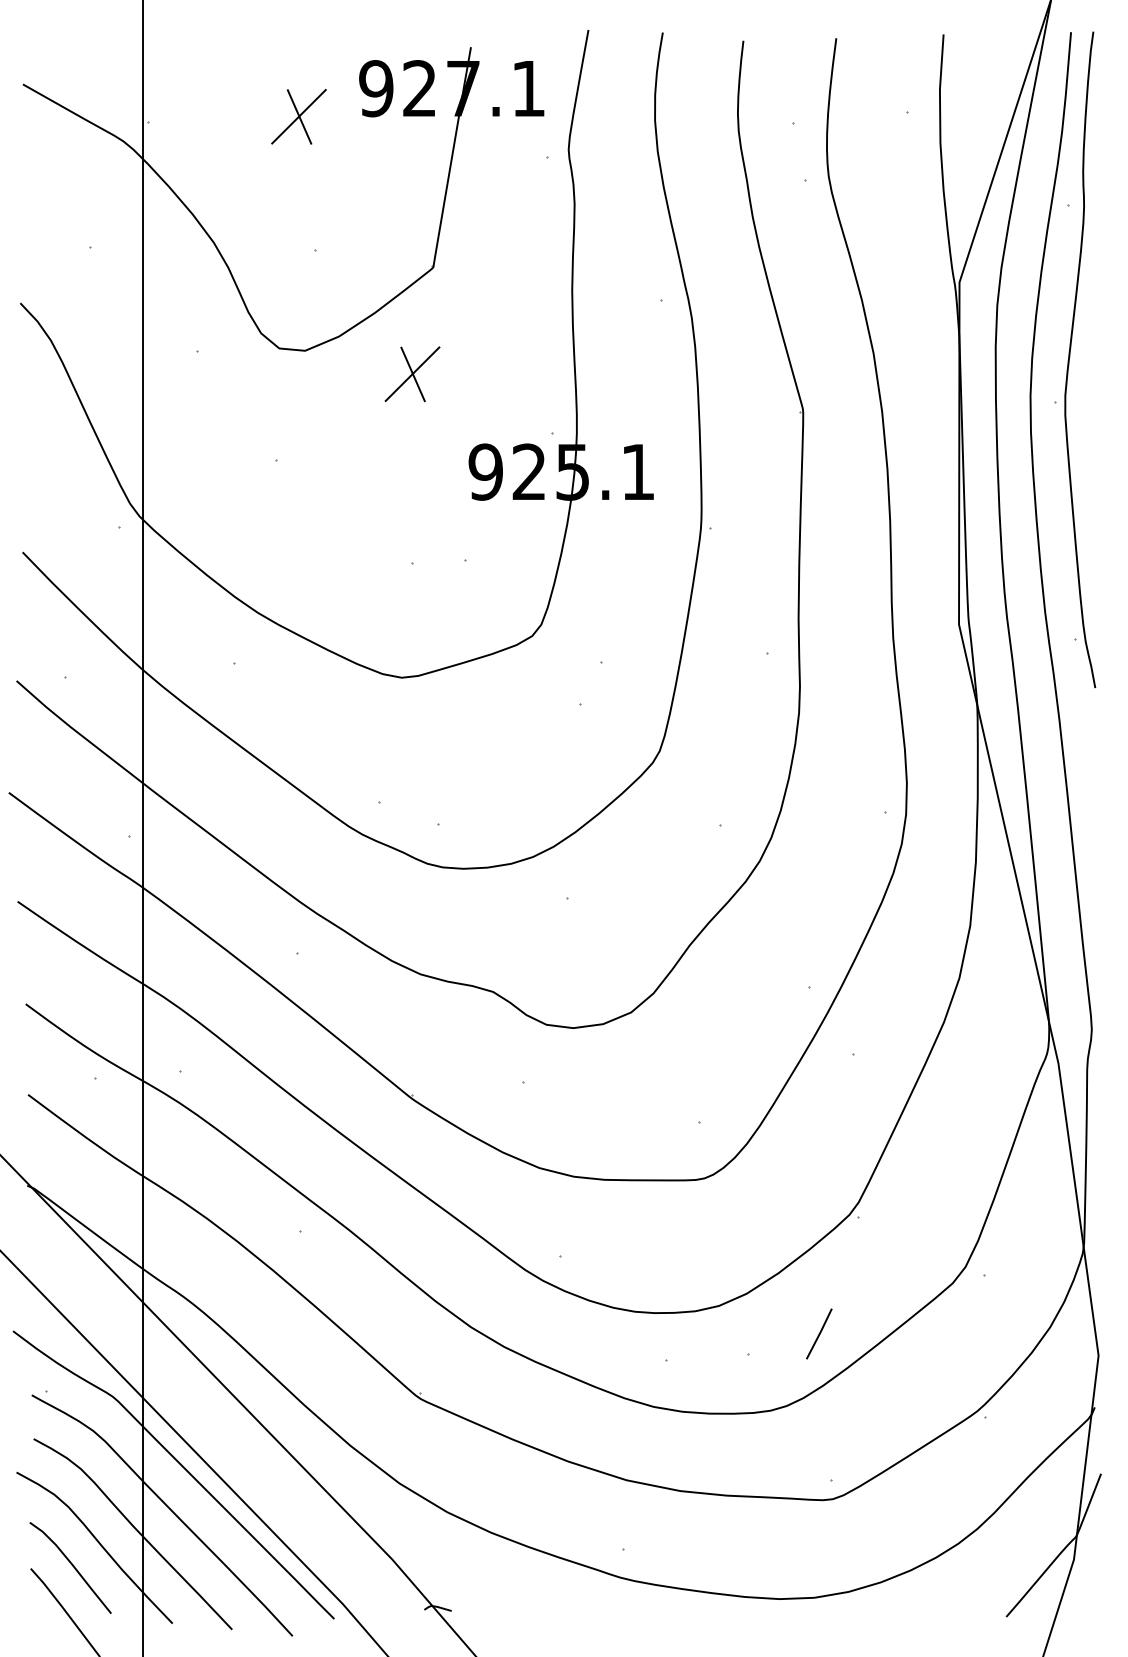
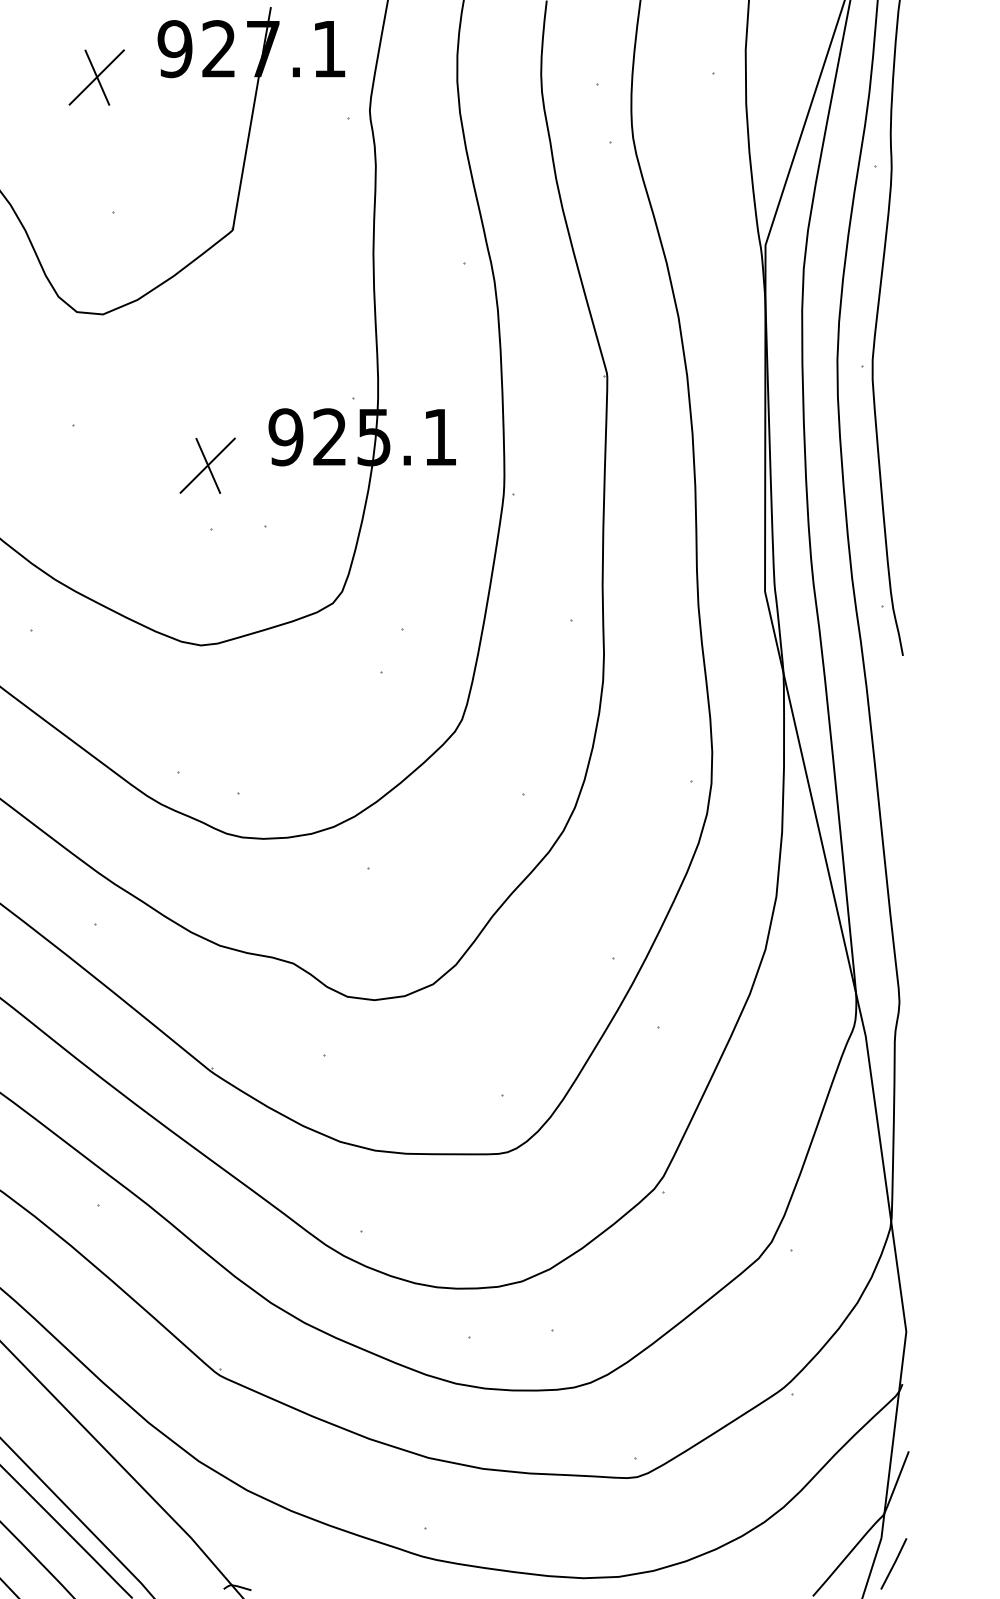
part: (412, 374) -> (207, 466), moved
line: (819, 1333) -> (894, 1563), moved

